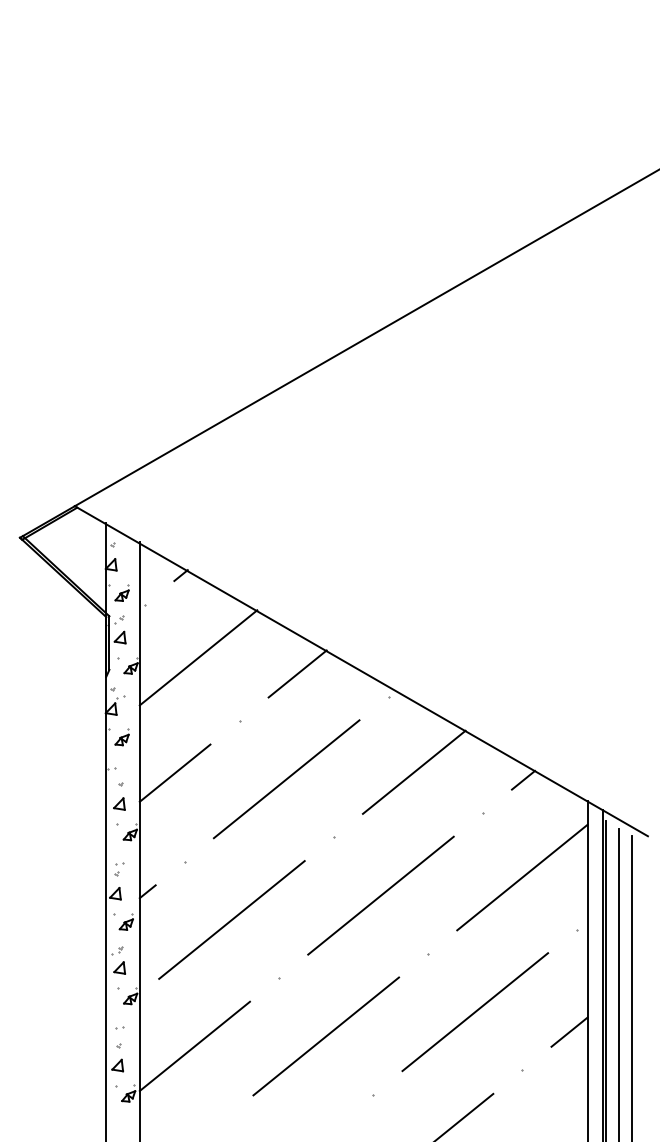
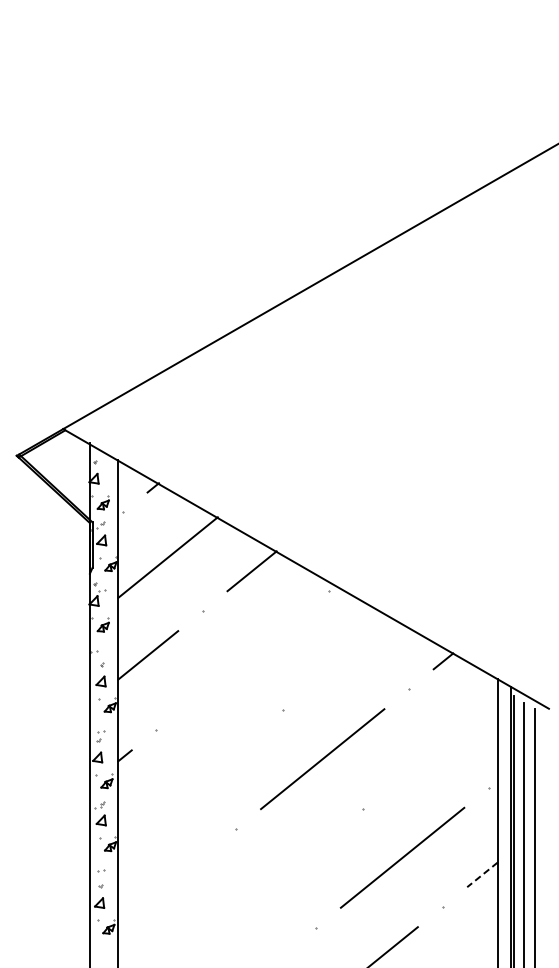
line: (413, 772) -> (350, 654), removed
line: (286, 779) -> (242, 660), removed
line: (522, 877) -> (442, 743), removed
line: (232, 919) -> (196, 779), removed
line: (569, 1031) -> (482, 874), solid -> dashed
line: (325, 1036) -> (275, 878), removed
line: (194, 1045) -> (164, 886), removed

